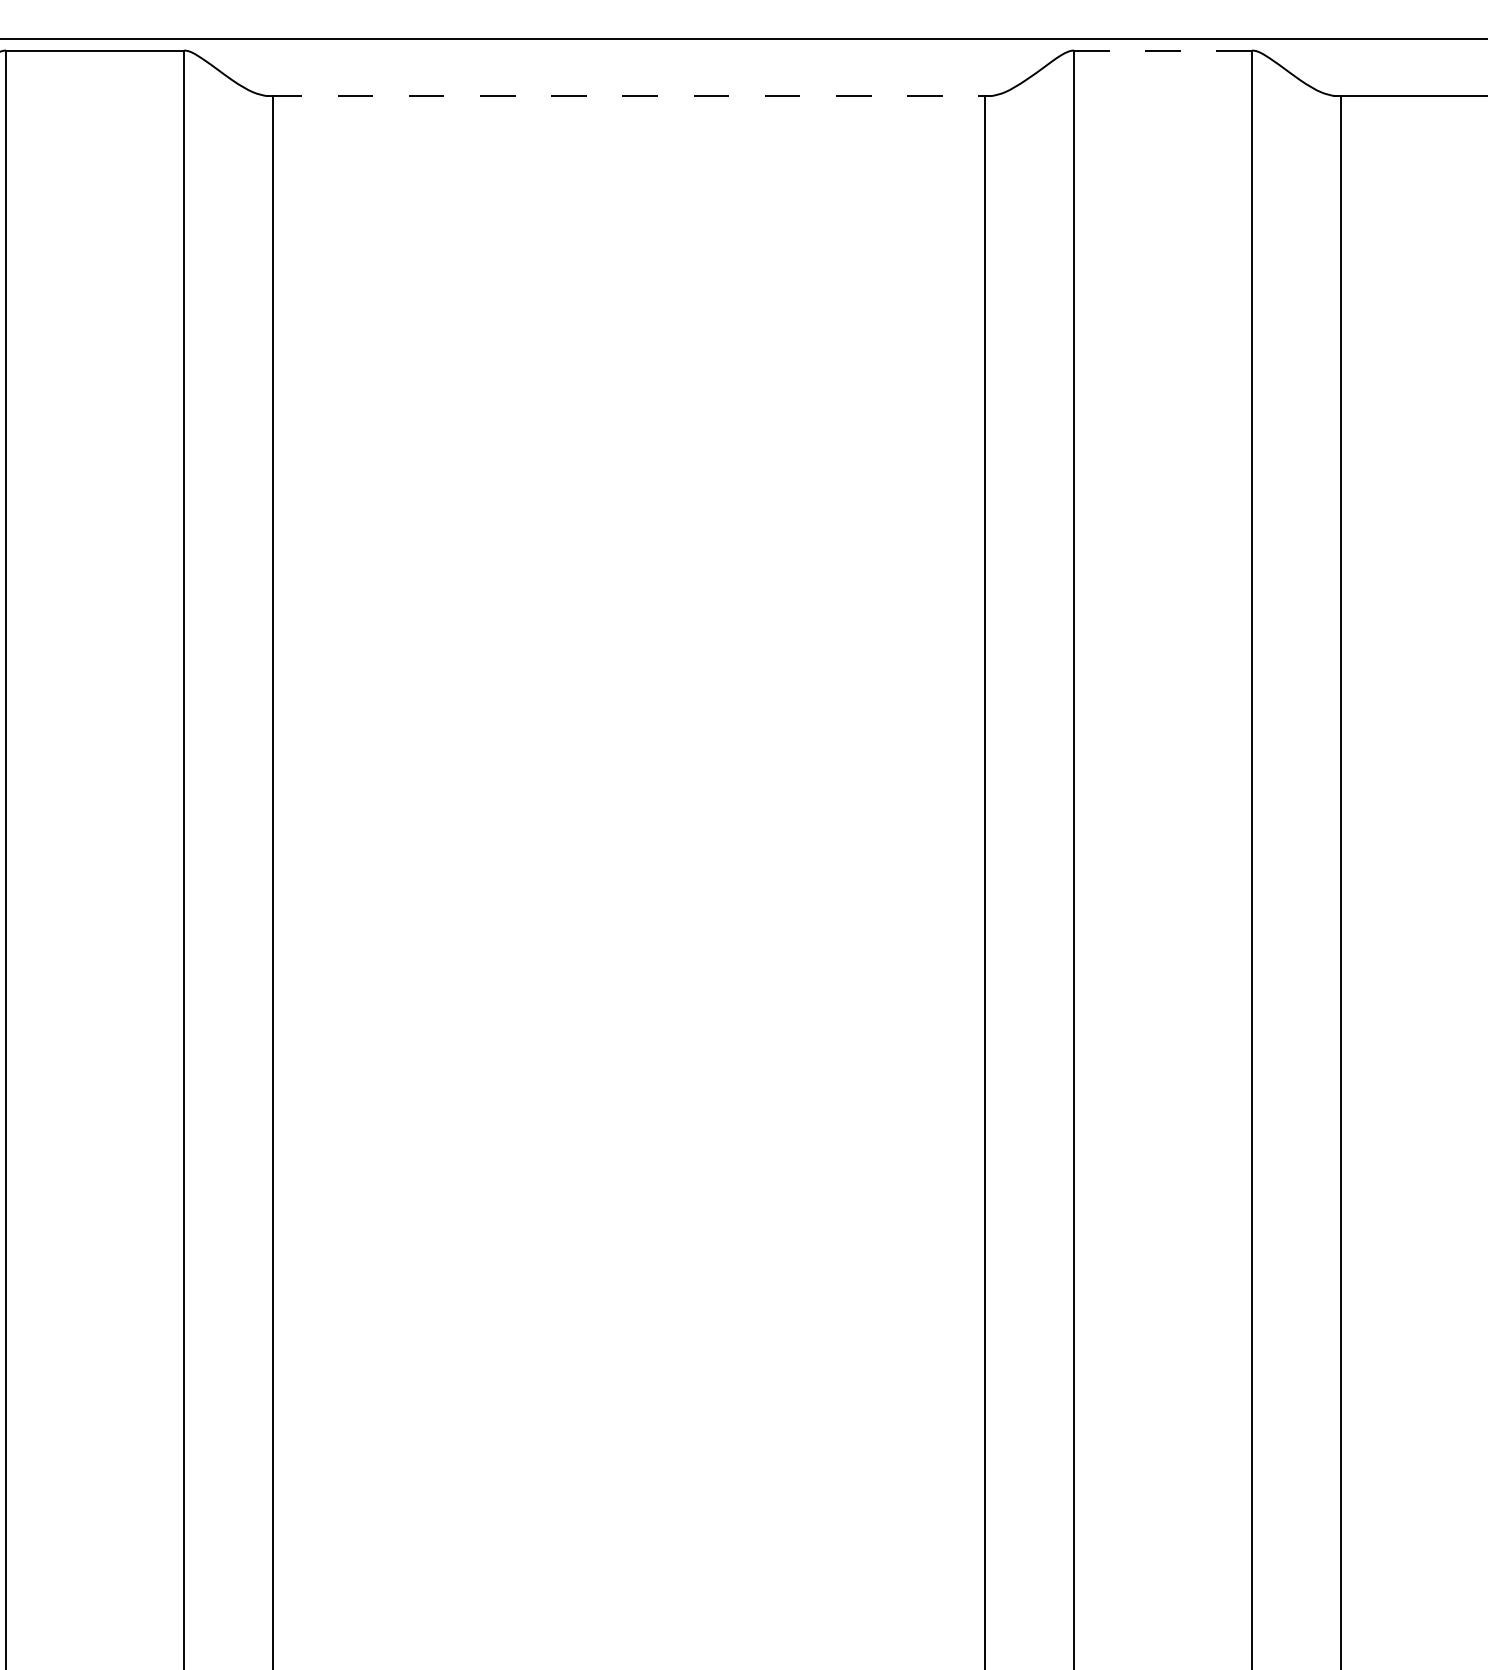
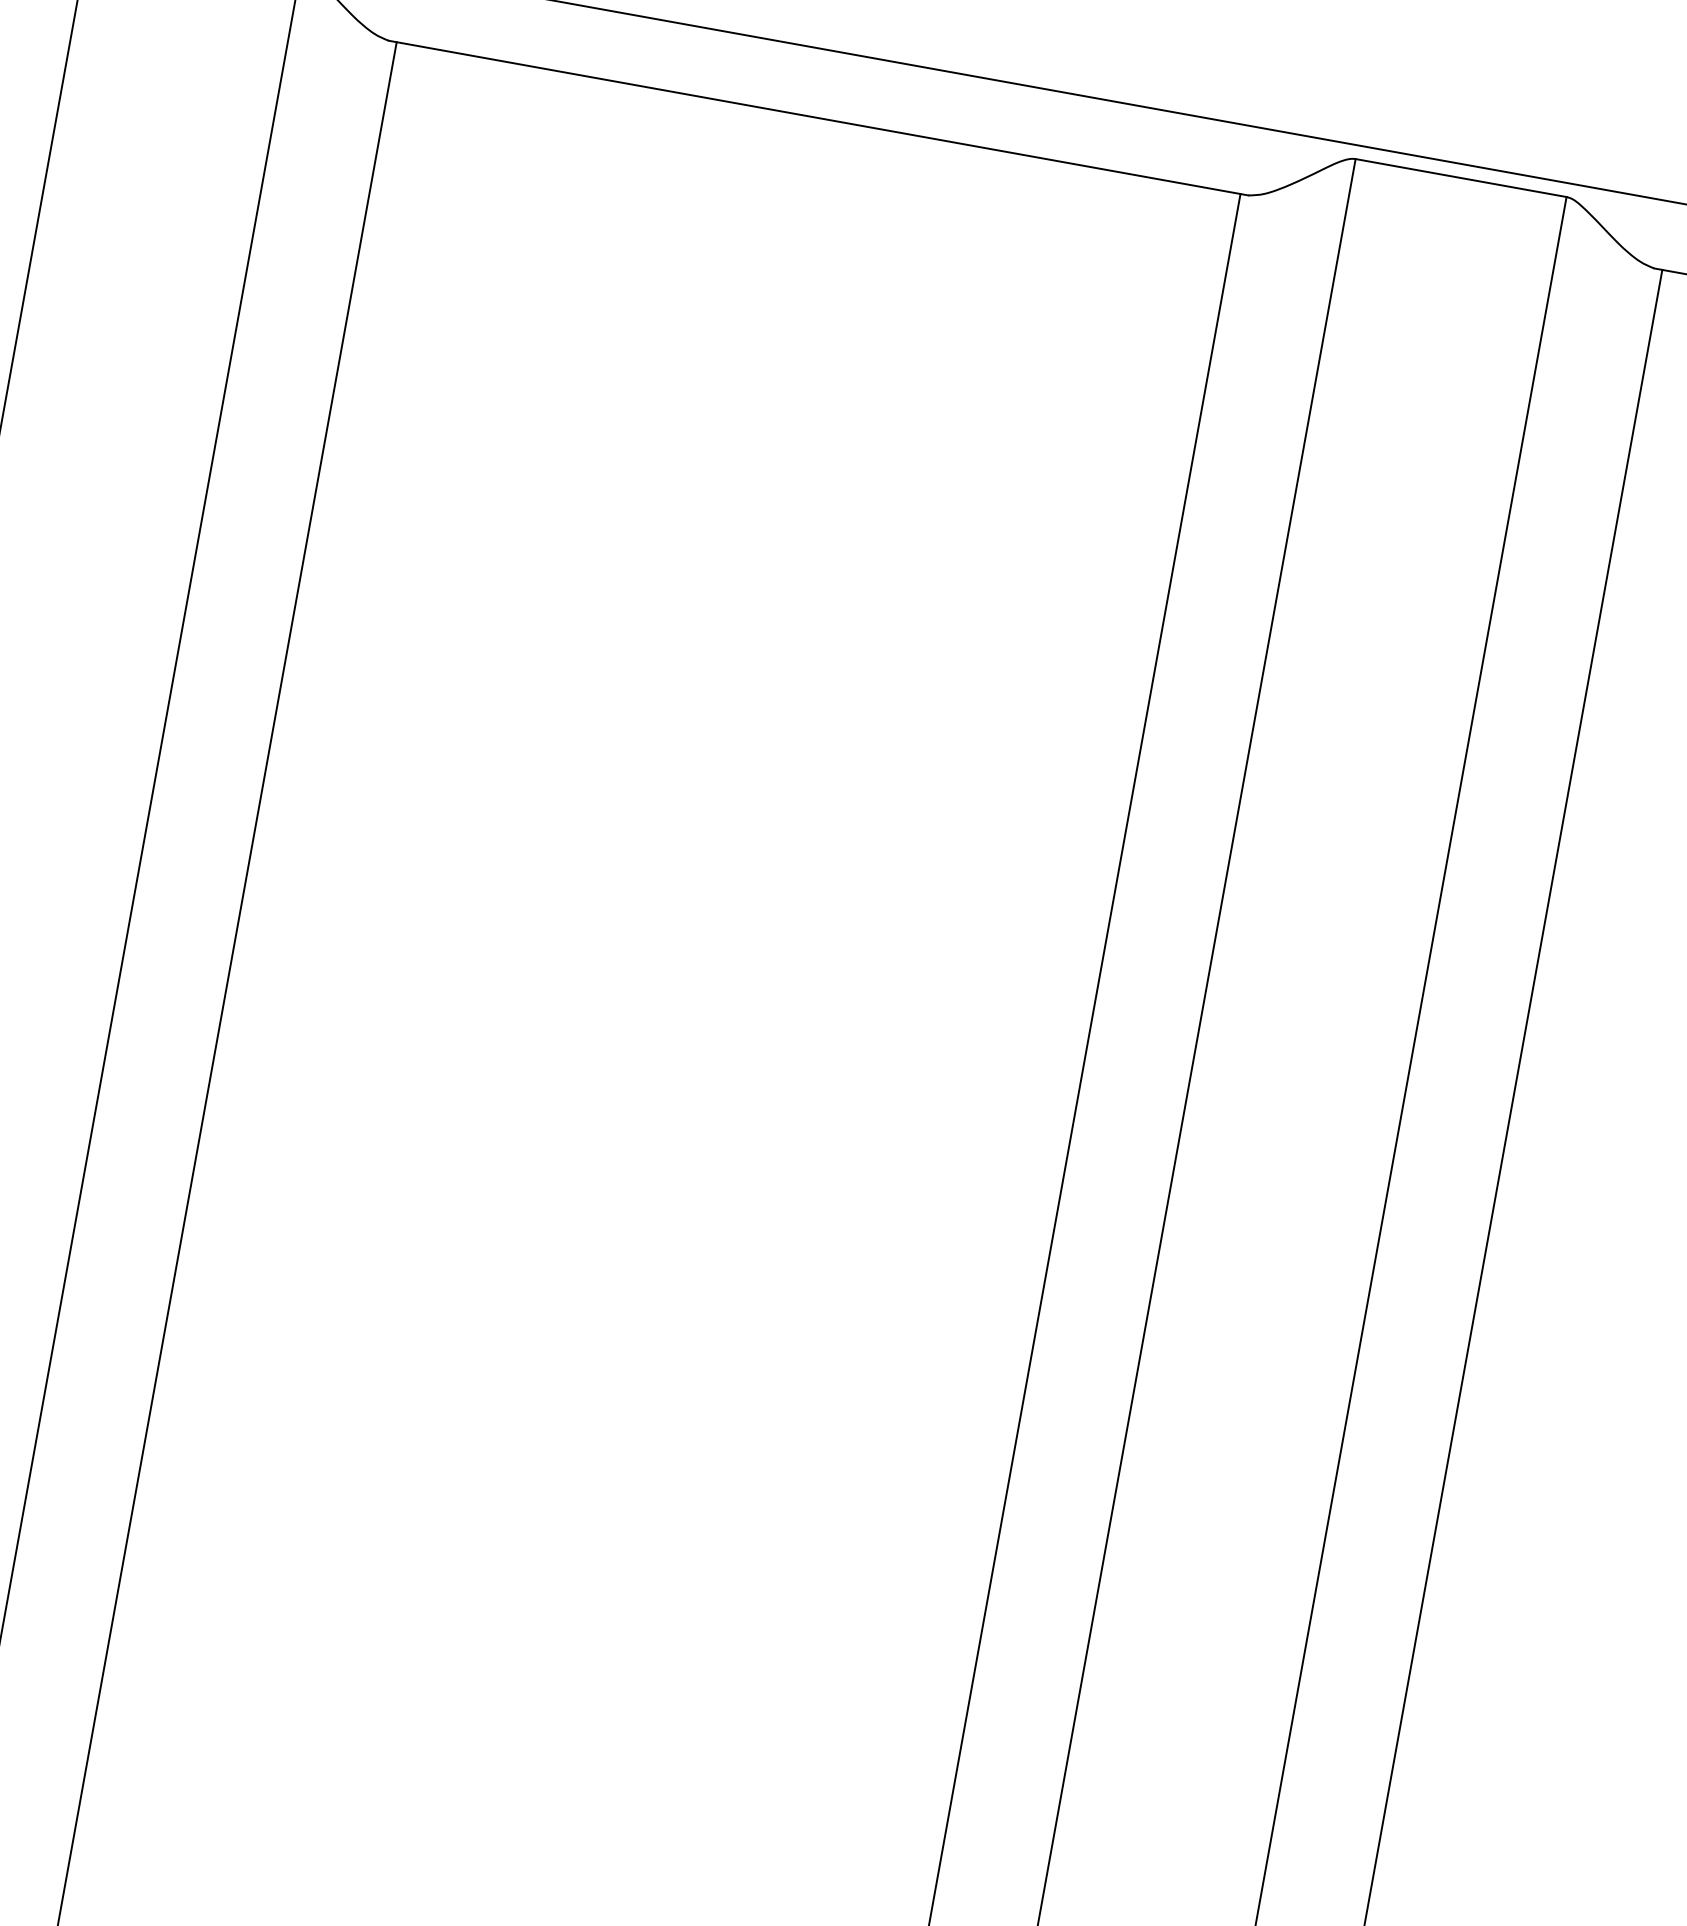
line: (1163, 50) -> (1461, 178), dashed -> solid
line: (629, 96) -> (818, 118), dashed -> solid

